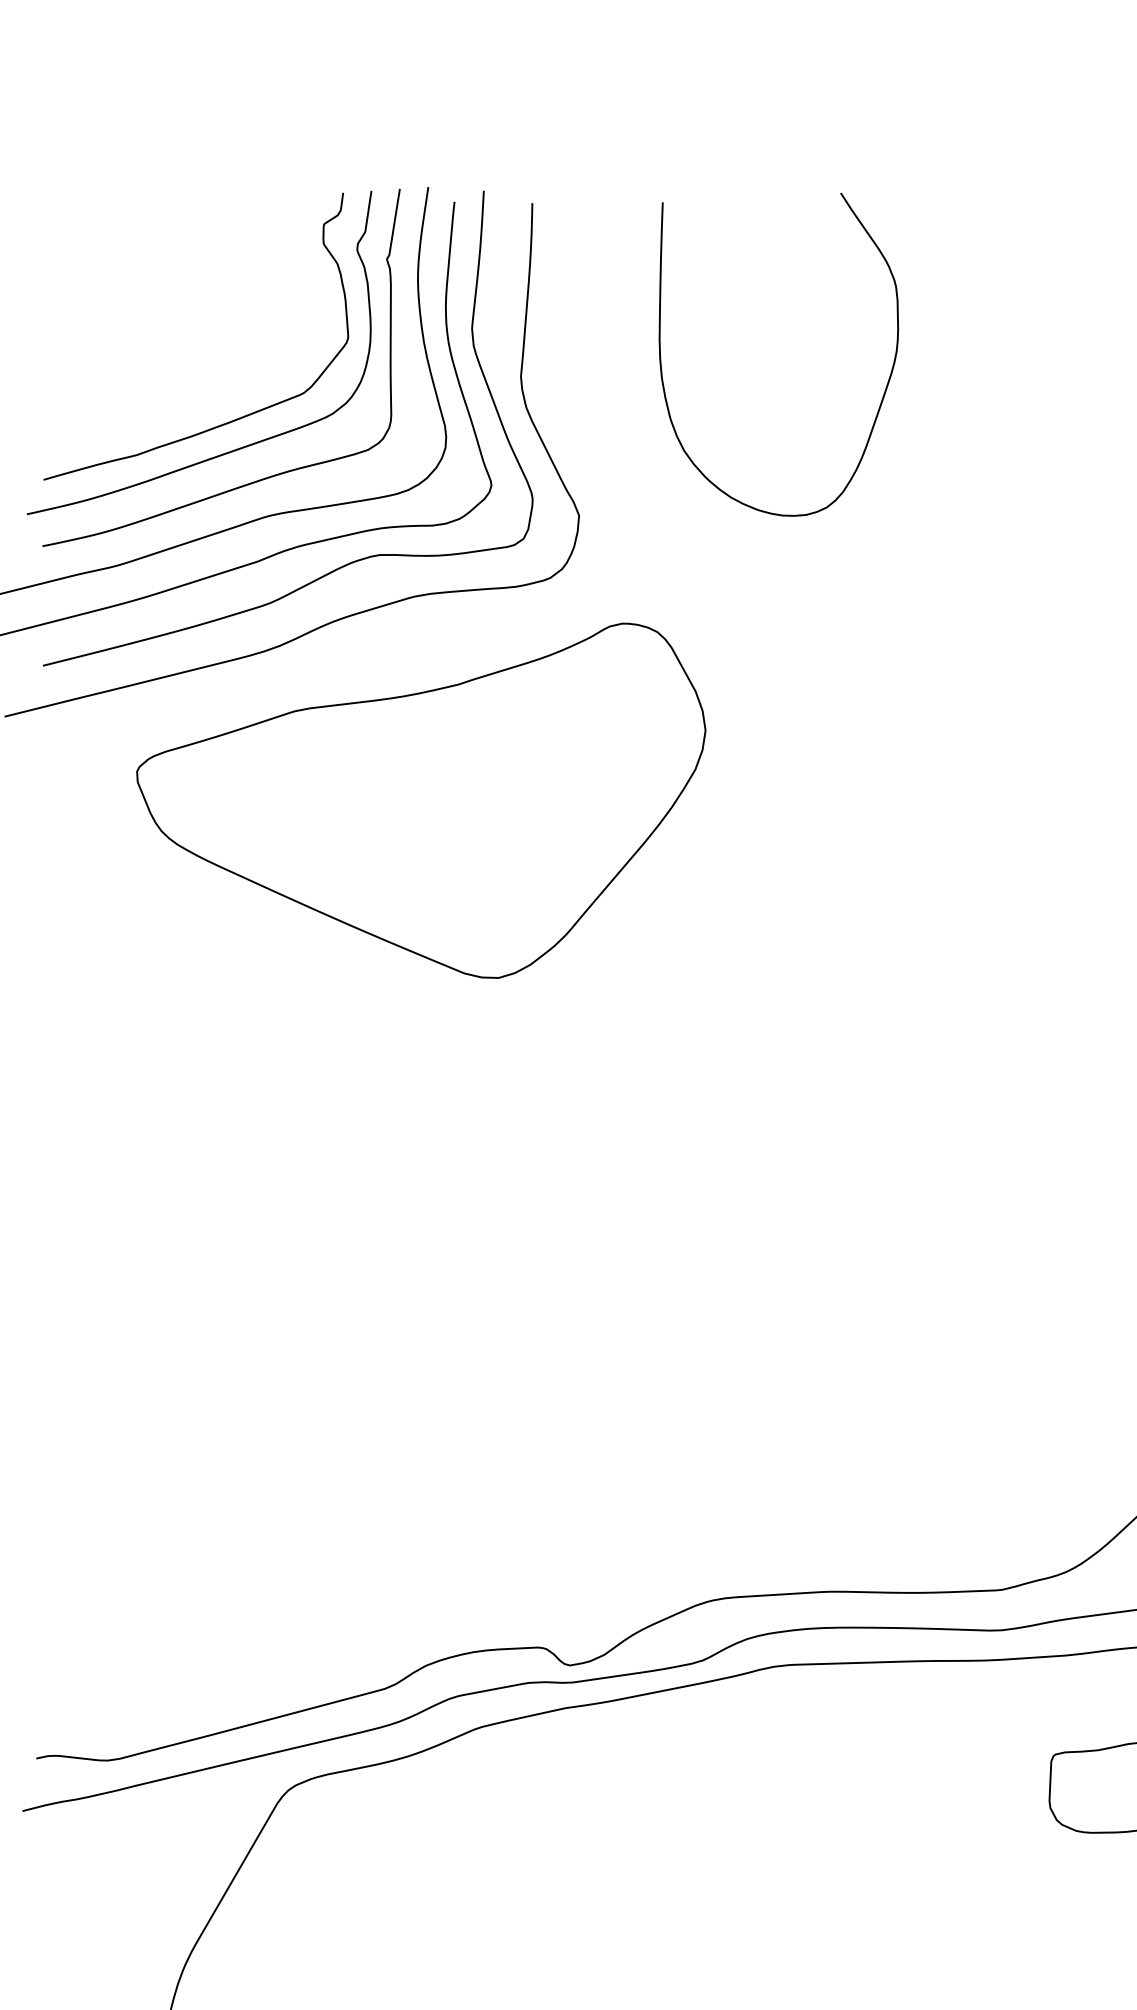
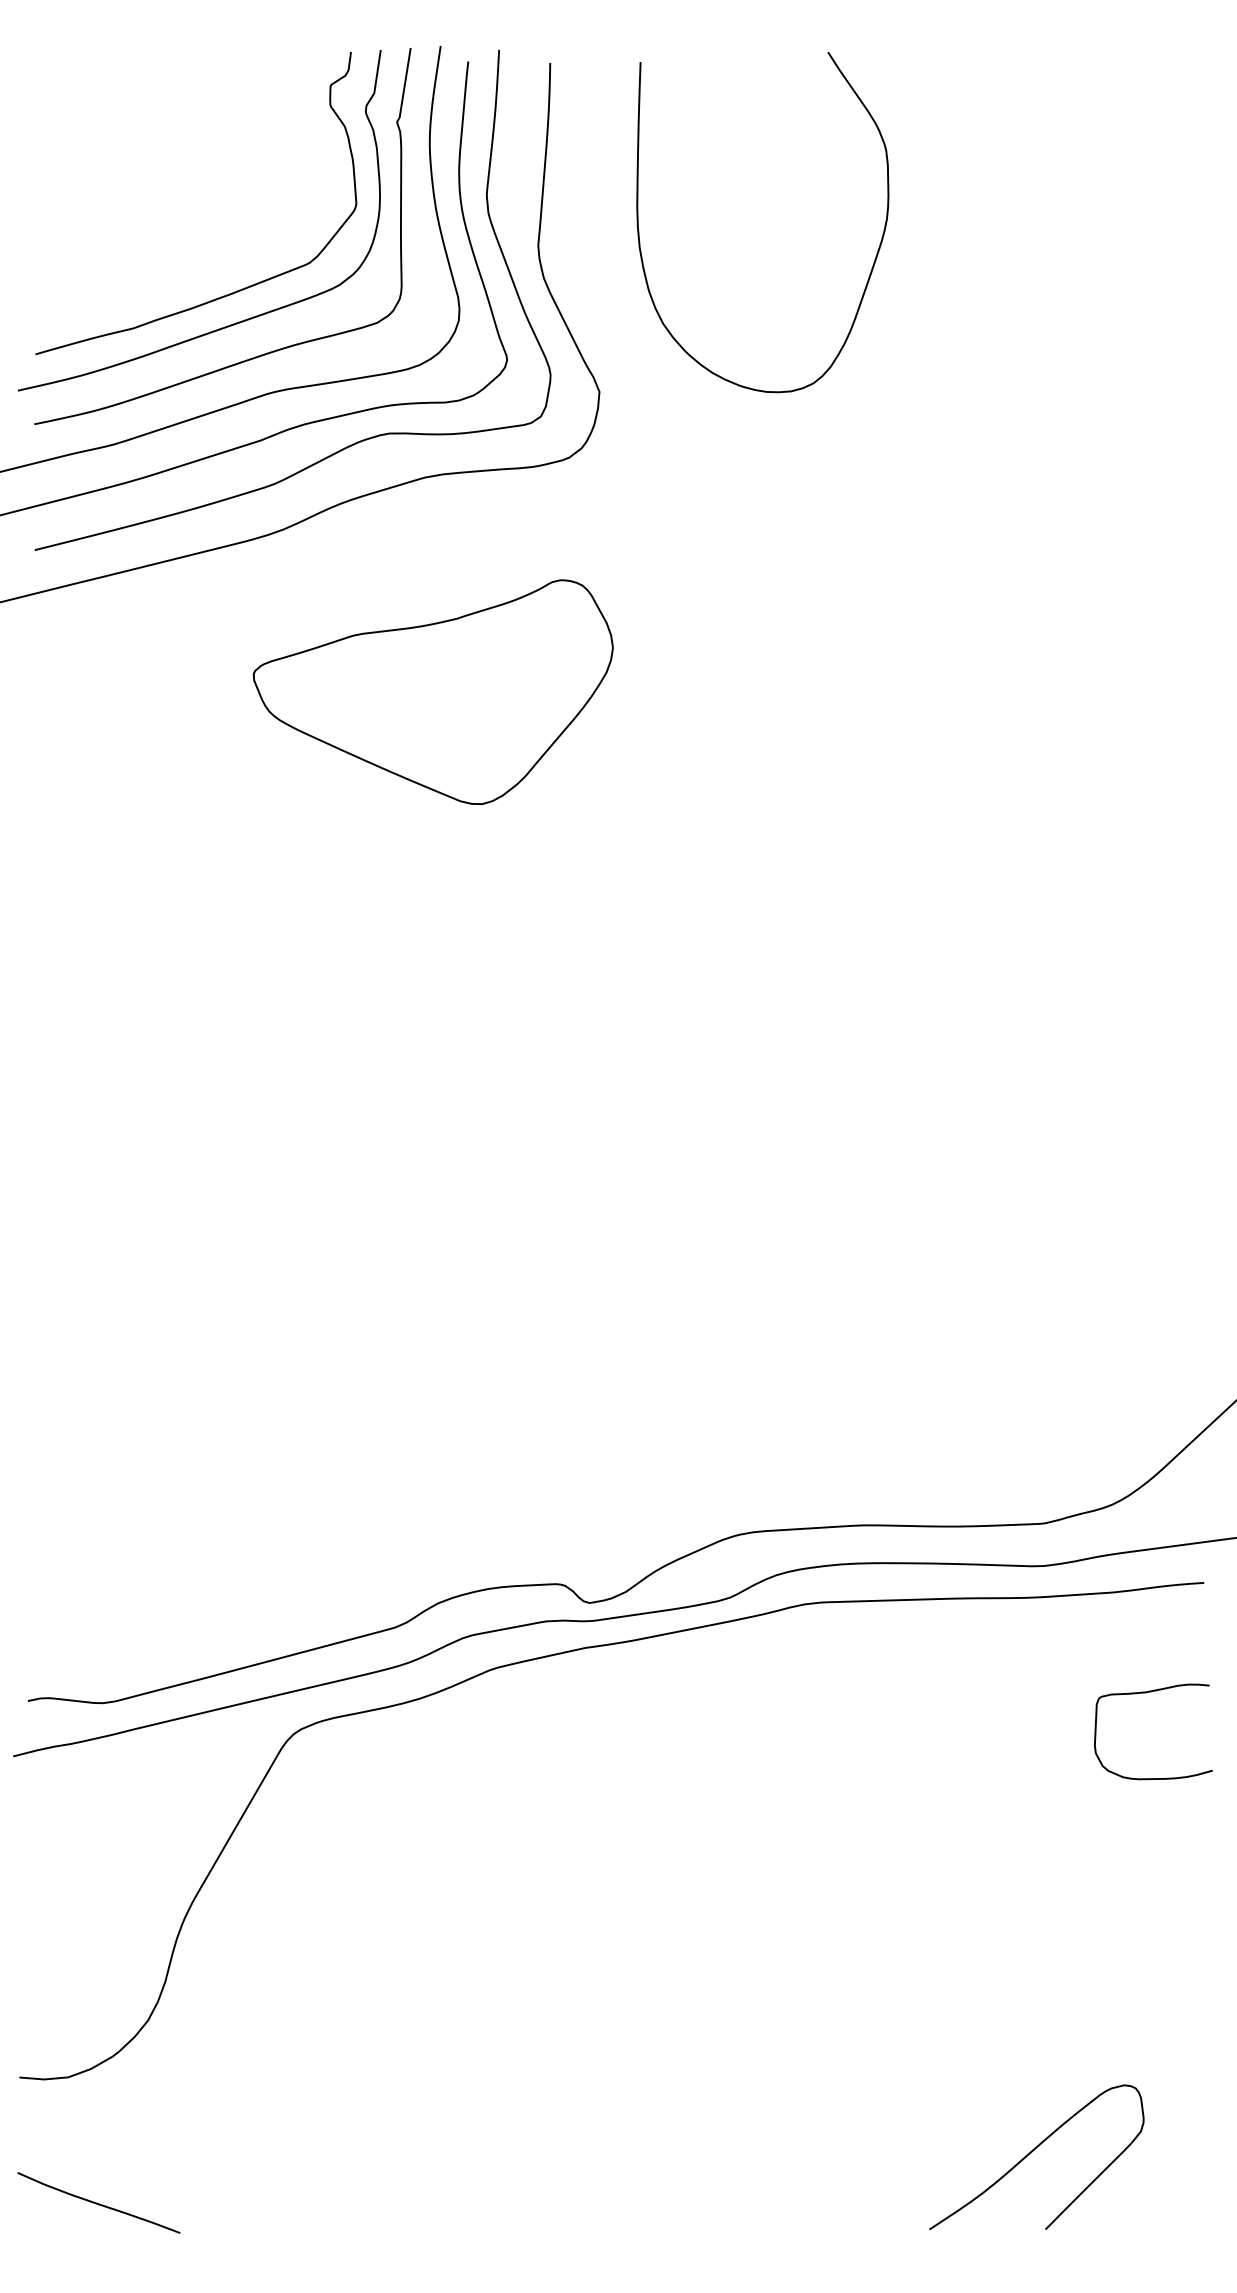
curve: (884, 389) -> (874, 259), moved
part: (421, 799) -> (433, 691), size x0.6

